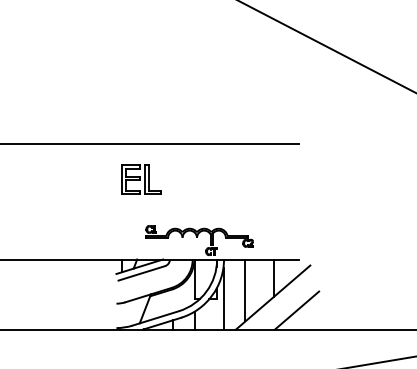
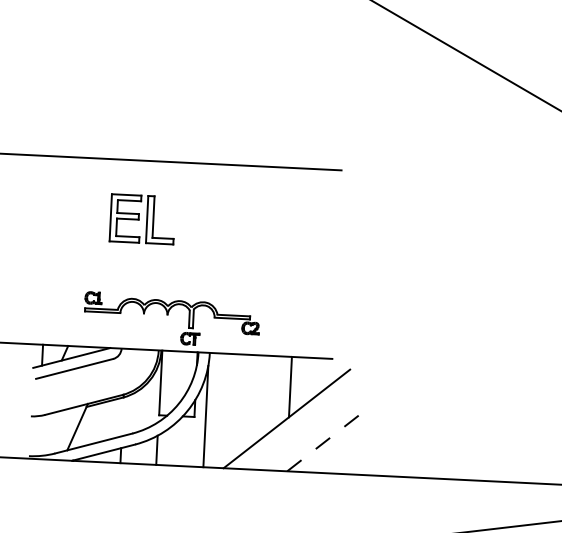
part: (141, 179) -> (141, 218), moved
line: (245, 290) -> (242, 405), removed
line: (297, 310) -> (325, 441), solid -> dashed

